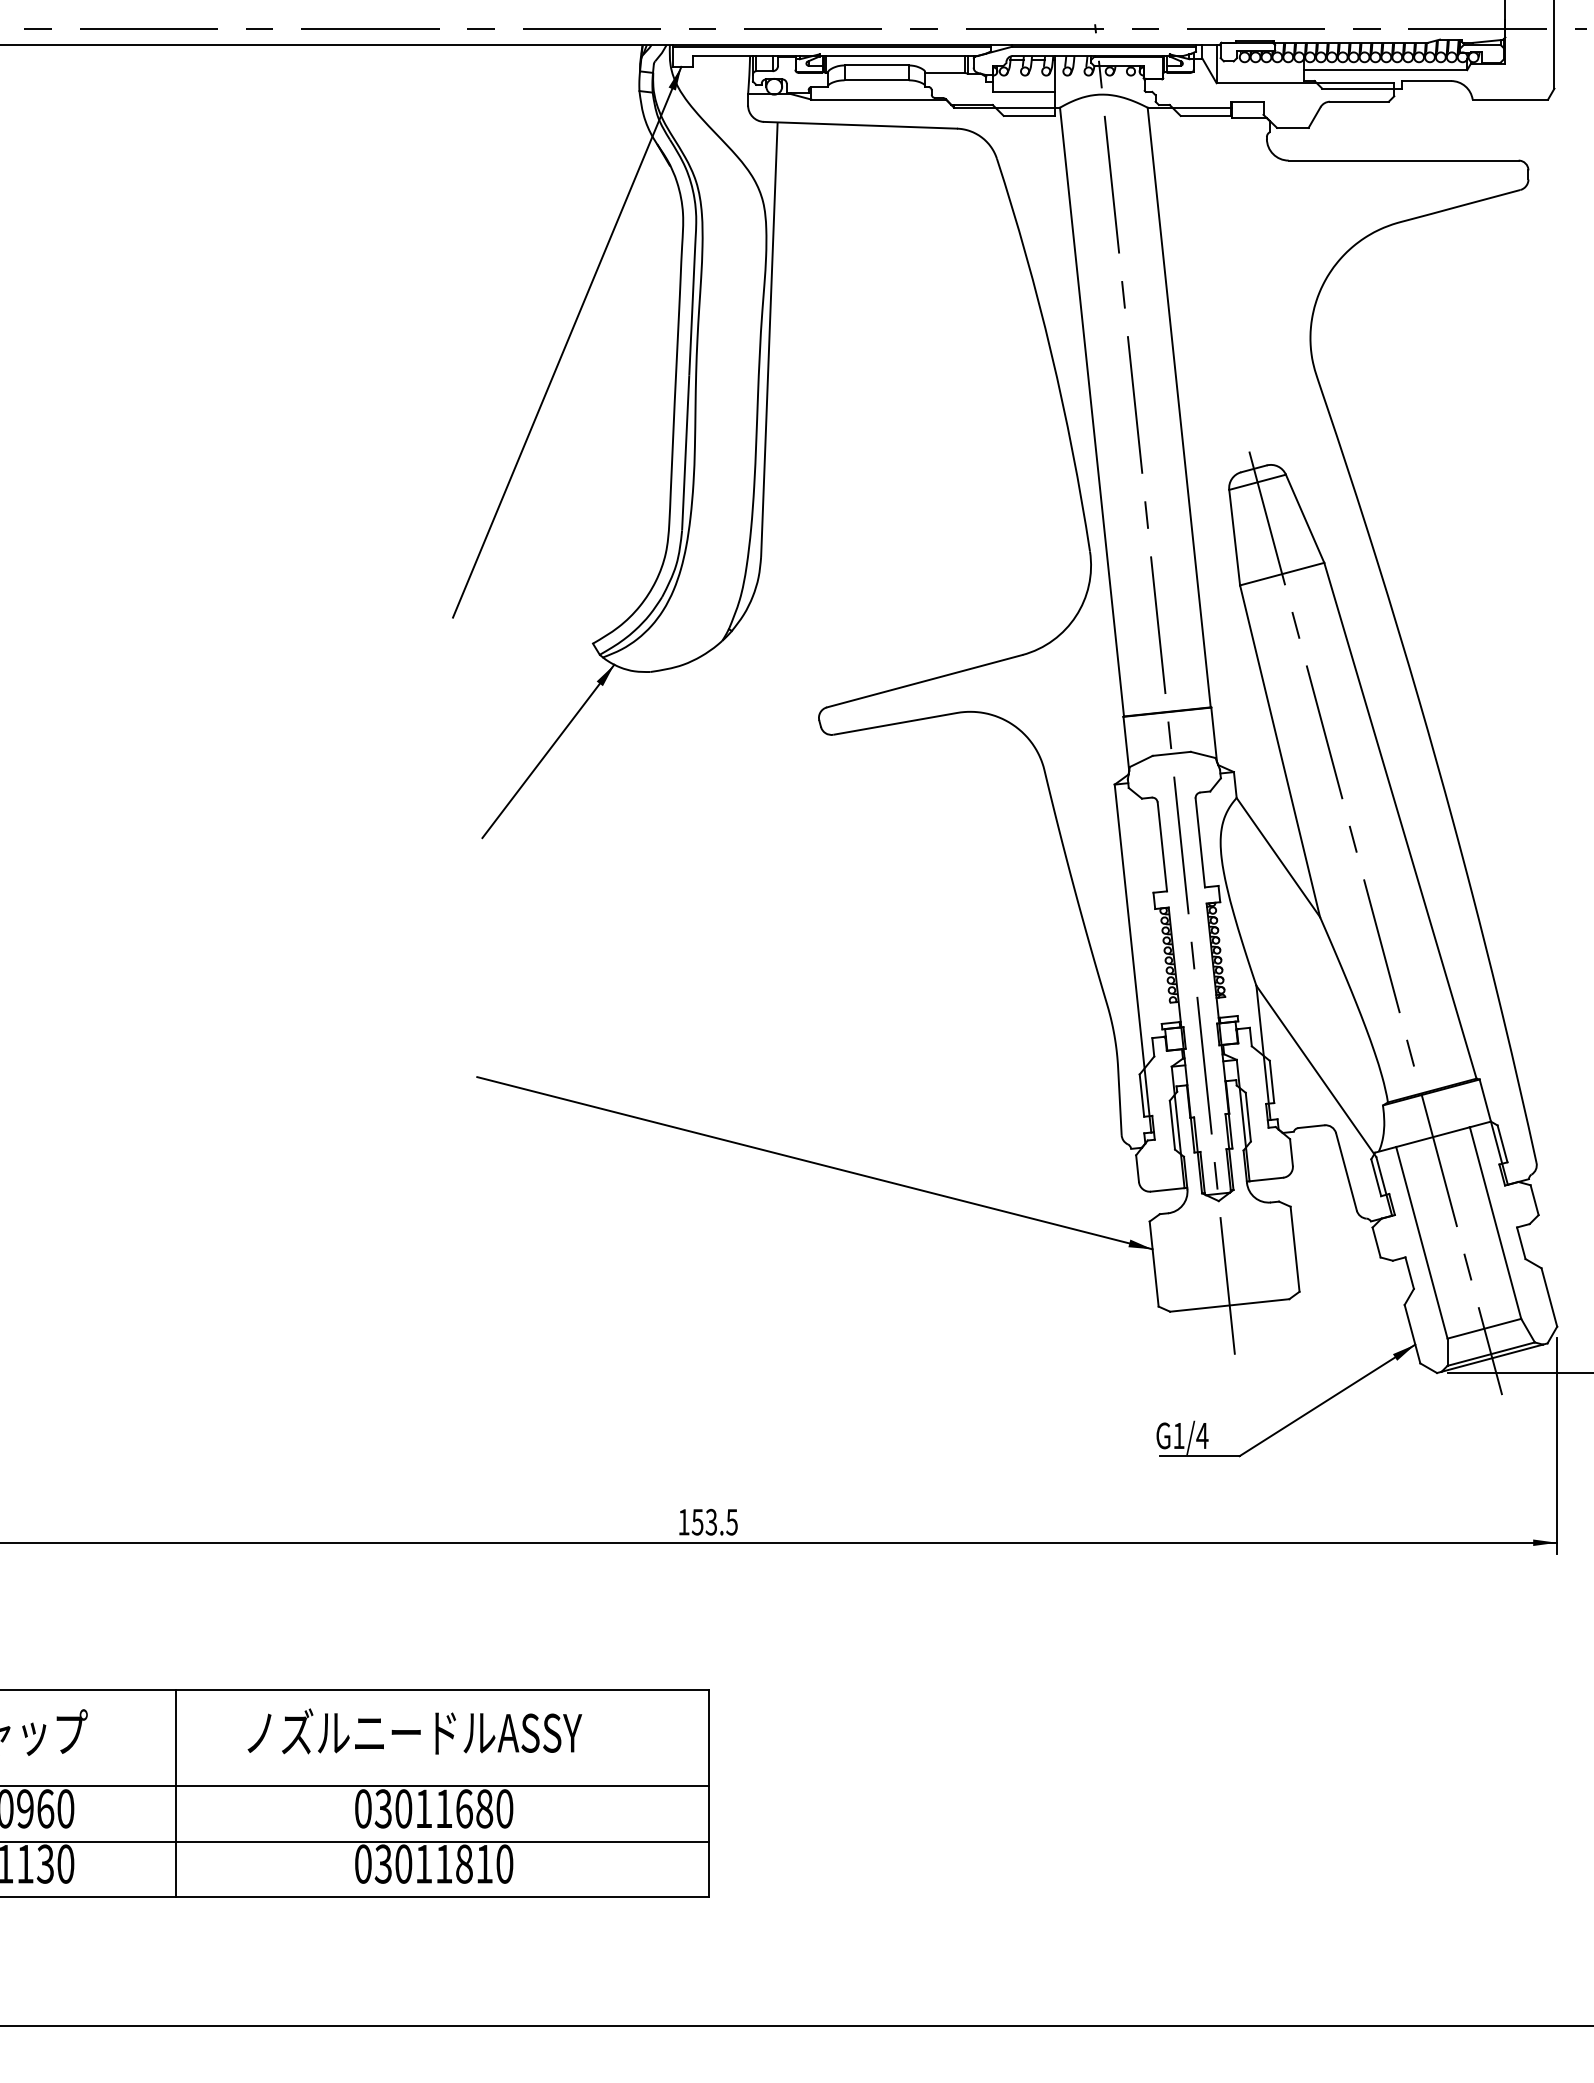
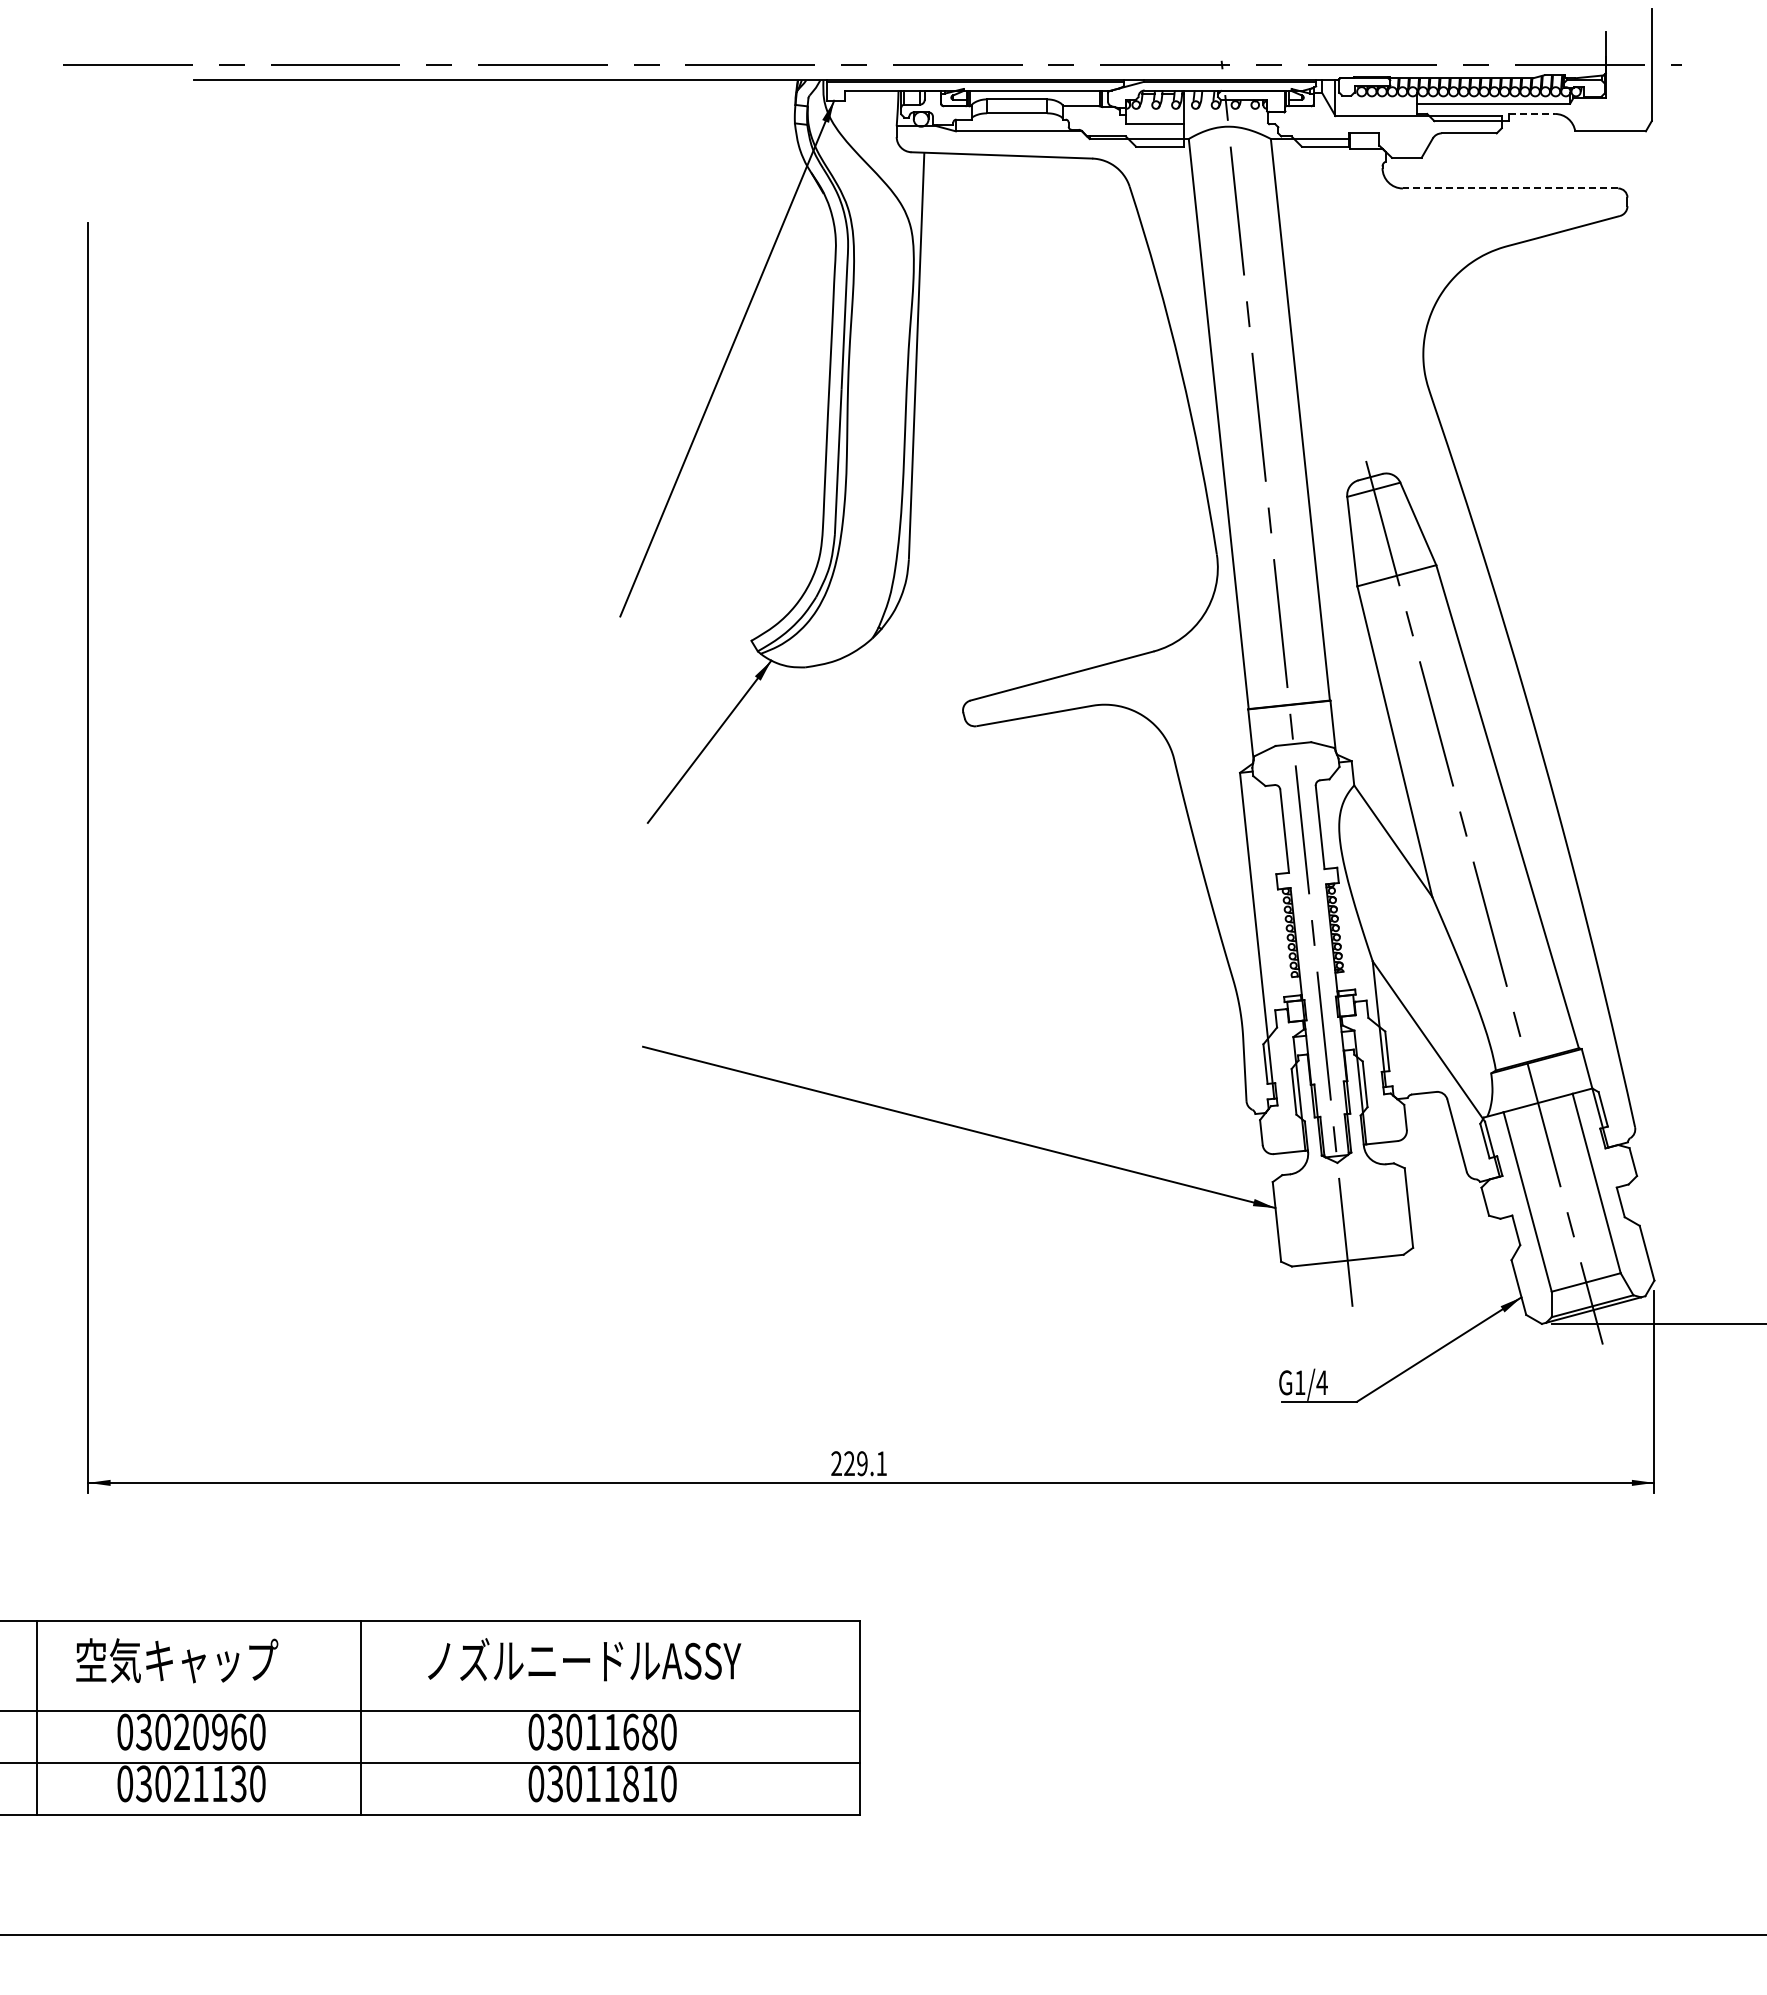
line: (1427, 80) -> (1532, 113), solid -> dashed
line: (1403, 160) -> (1510, 188), solid -> dashed
text: (707, 1522) -> (858, 1463), 153.5 -> 229.1

